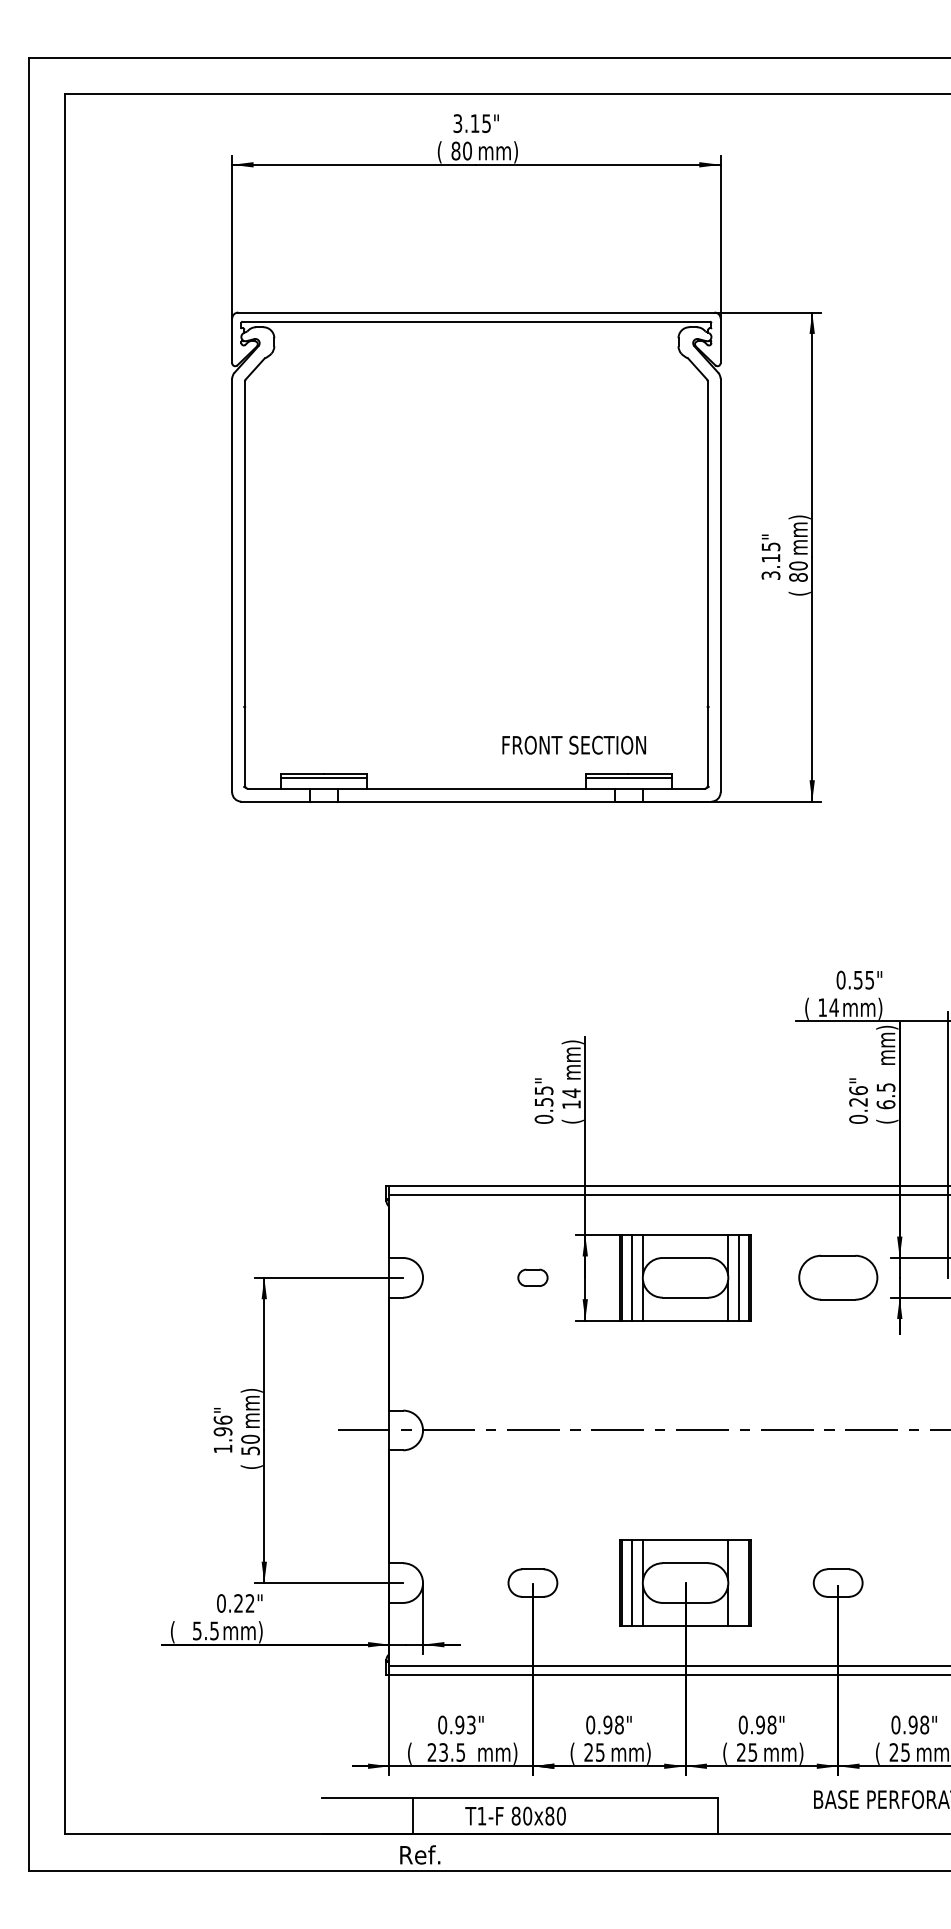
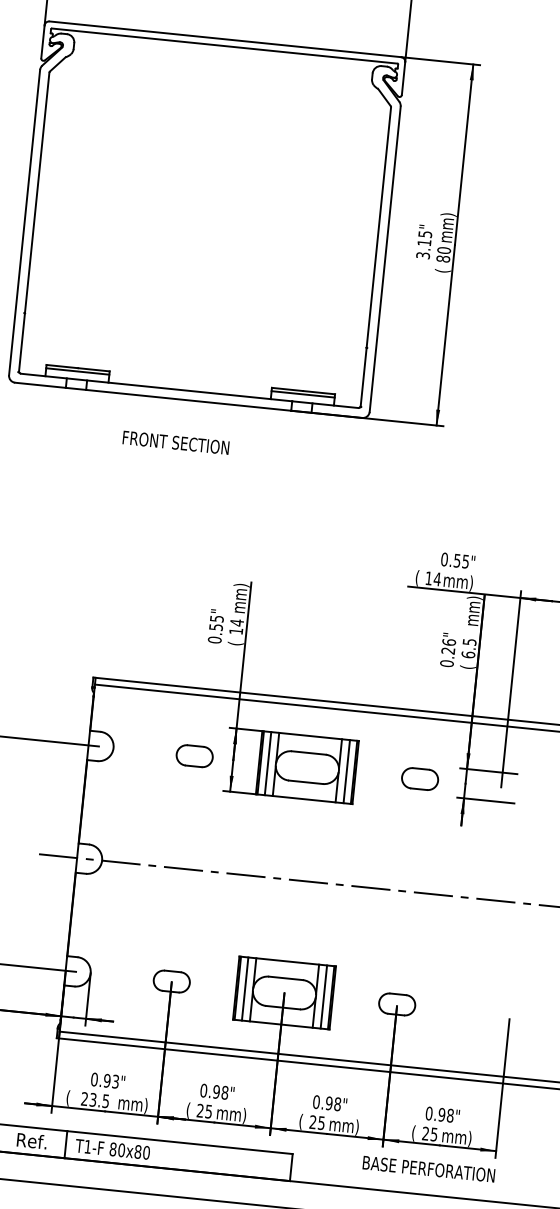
text: (573, 744) -> (175, 442), moved
part: (532, 1277) -> (194, 755), size x1.67
part: (837, 1277) -> (419, 778), size x0.62
line: (738, 1582) -> (323, 996), added
text: (515, 1815) -> (112, 1148), moved
text: (420, 1854) -> (32, 1140), moved

